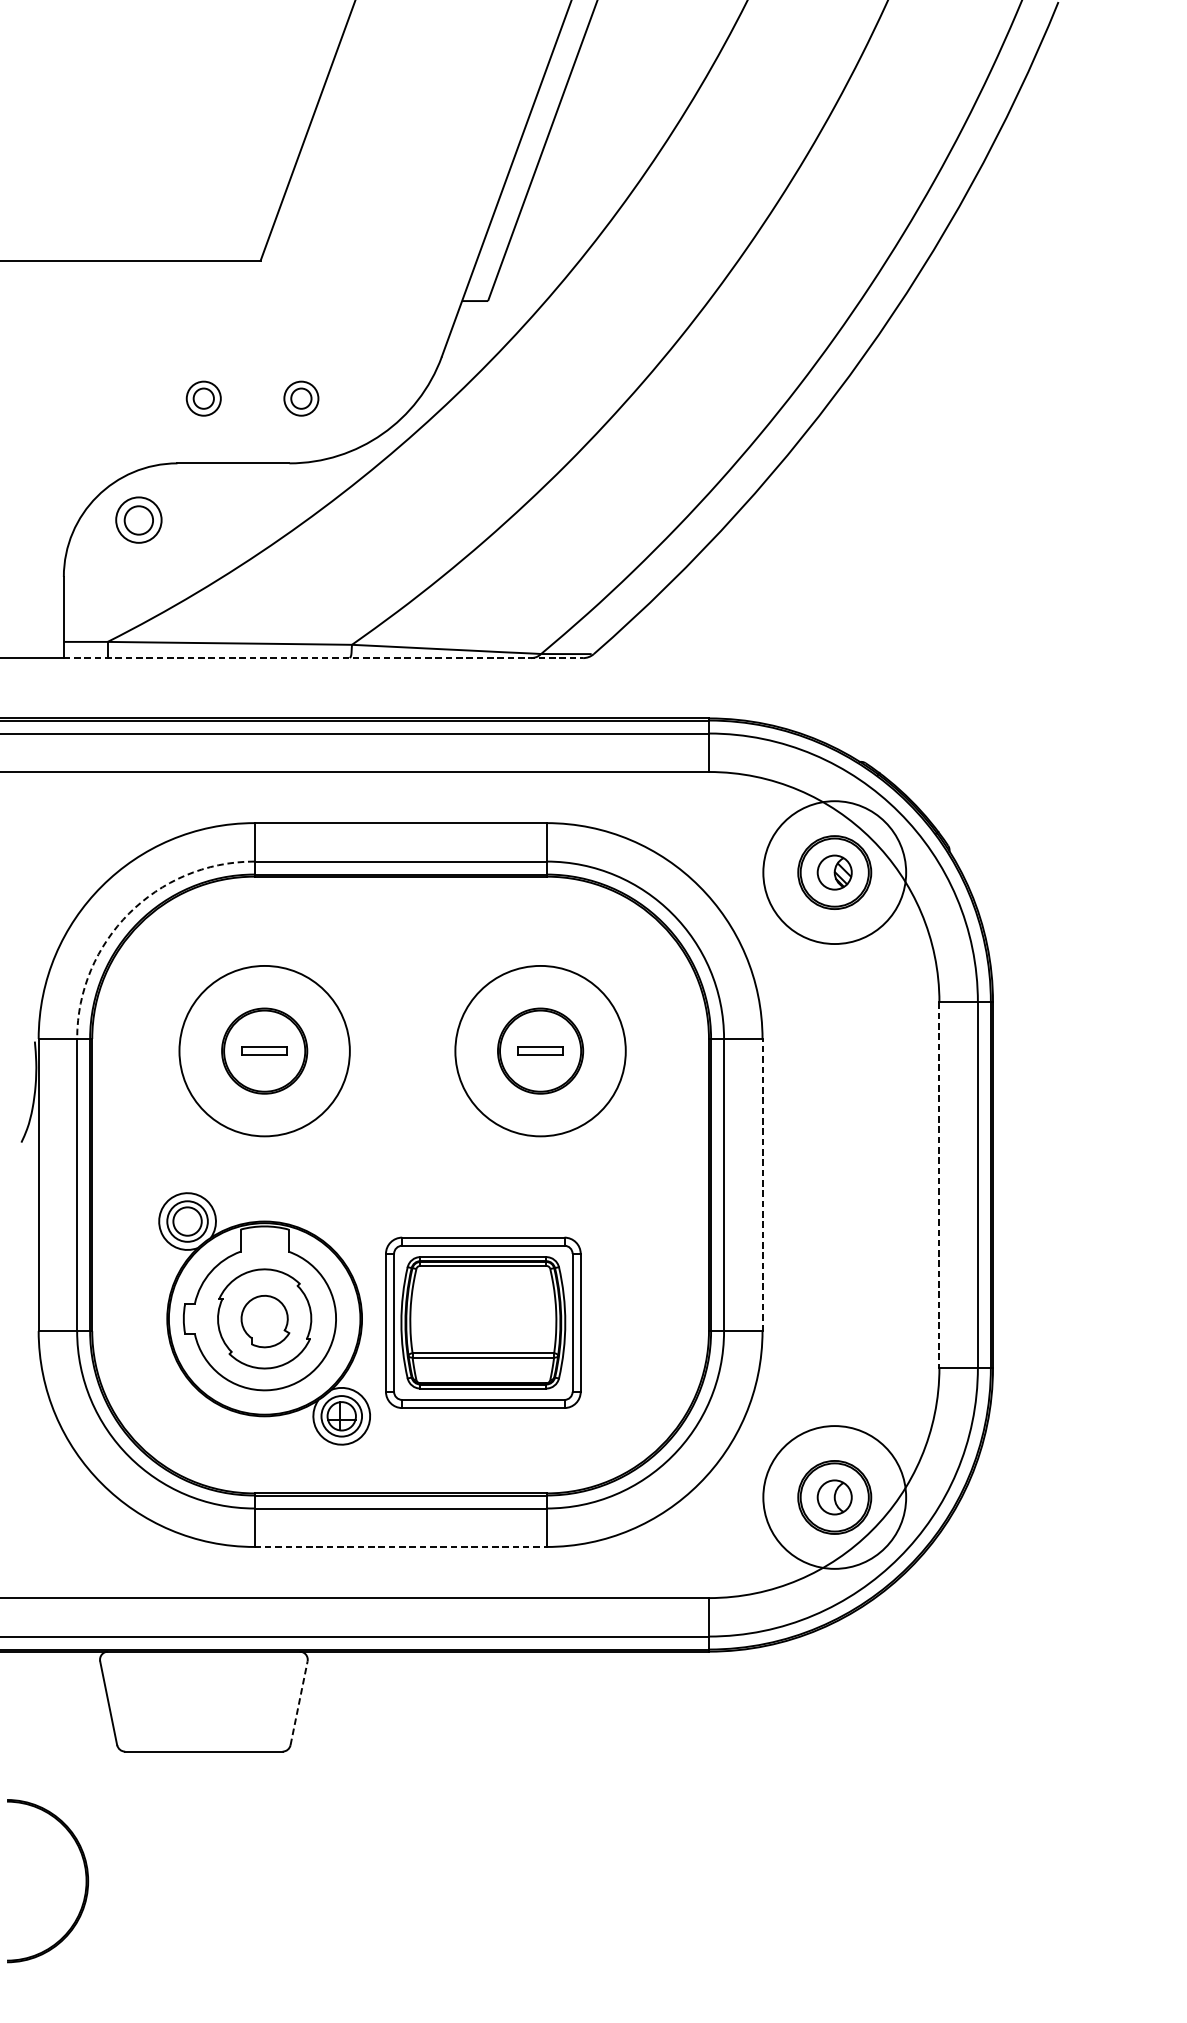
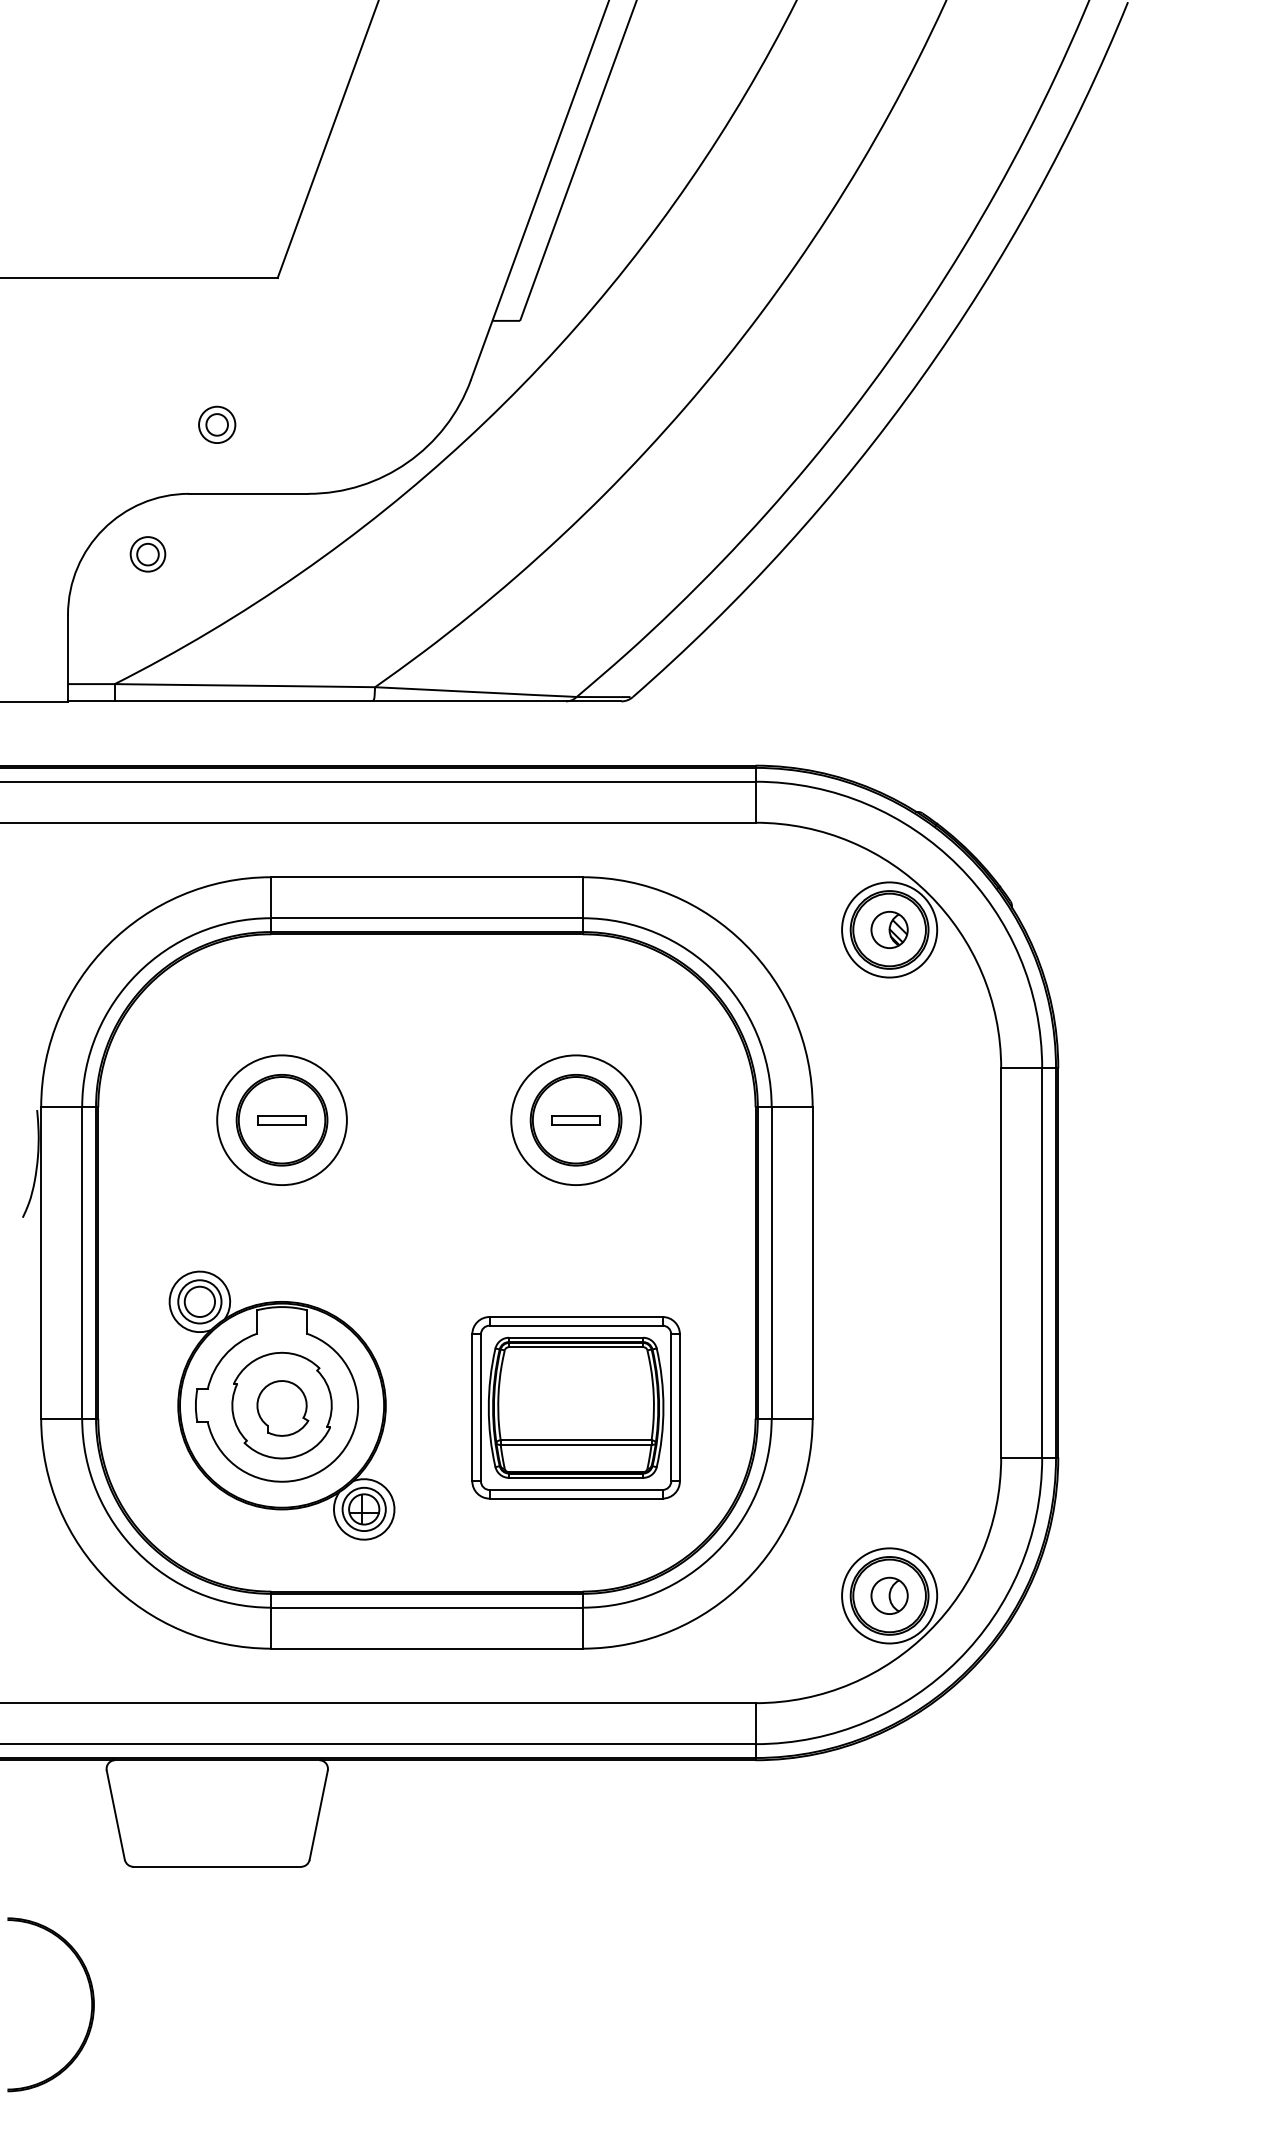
part: (301, 398) -> (321, 424), removed
part: (138, 520) -> (147, 554), size x0.71
line: (323, 658) -> (344, 701), dashed -> solid
circle: (834, 872) -> (889, 929), size x0.62
arc: (129, 913) -> (137, 973), dashed -> solid
circle: (264, 1051) -> (281, 1120), size x0.71
circle: (540, 1051) -> (575, 1120), size x0.71
line: (762, 1184) -> (812, 1262), dashed -> solid
line: (939, 1184) -> (1001, 1262), dashed -> solid
part: (482, 1322) -> (575, 1407), moved
circle: (834, 1497) -> (889, 1595), size x0.62
line: (400, 1546) -> (426, 1648), dashed -> solid
line: (298, 1703) -> (318, 1815), dashed -> solid

